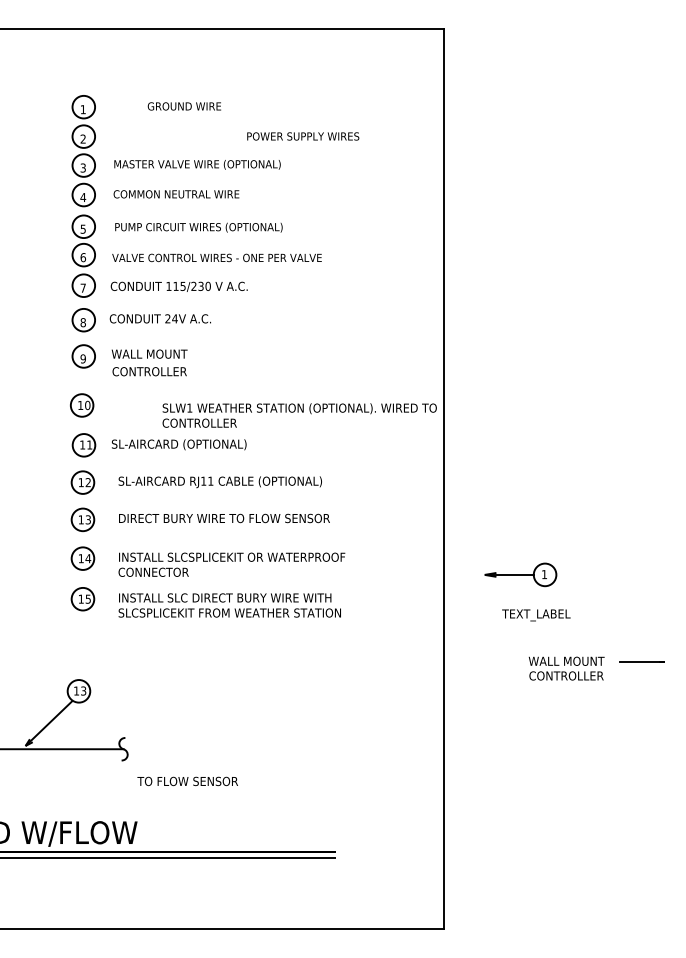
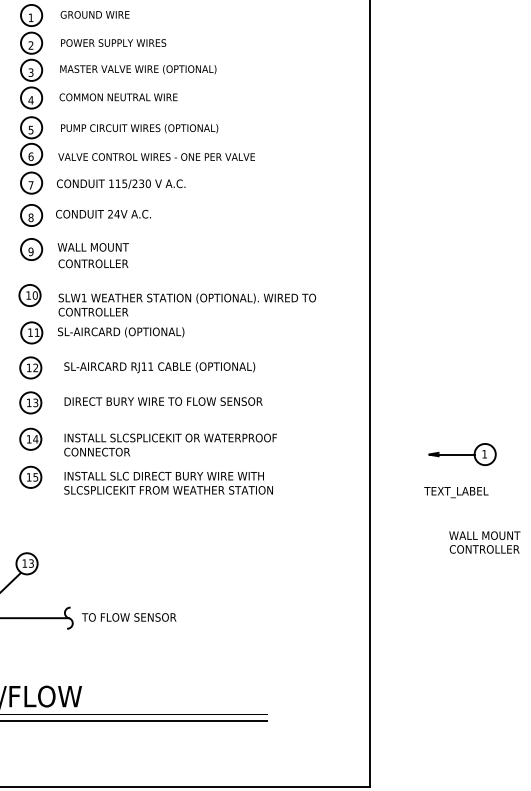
text: (183, 106) -> (94, 14), moved
text: (303, 136) -> (113, 43), moved
text: (299, 415) -> (187, 304), moved
part: (520, 574) -> (462, 454), moved
text: (187, 781) -> (128, 617), moved

